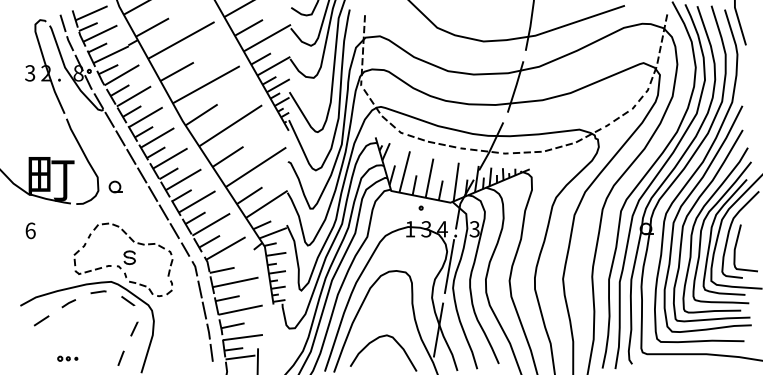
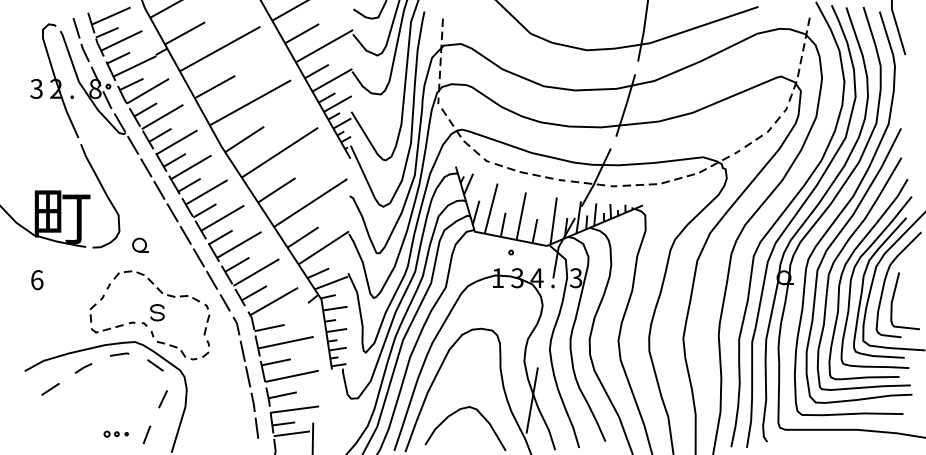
part: (115, 186) -> (140, 244), moved
line: (449, 266) -> (545, 323), removed
part: (67, 358) -> (115, 433), moved

